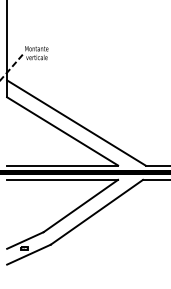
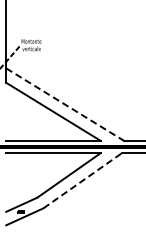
line: (76, 122) -> (65, 104), solid -> dashed
line: (96, 212) -> (82, 180), solid -> dashed

